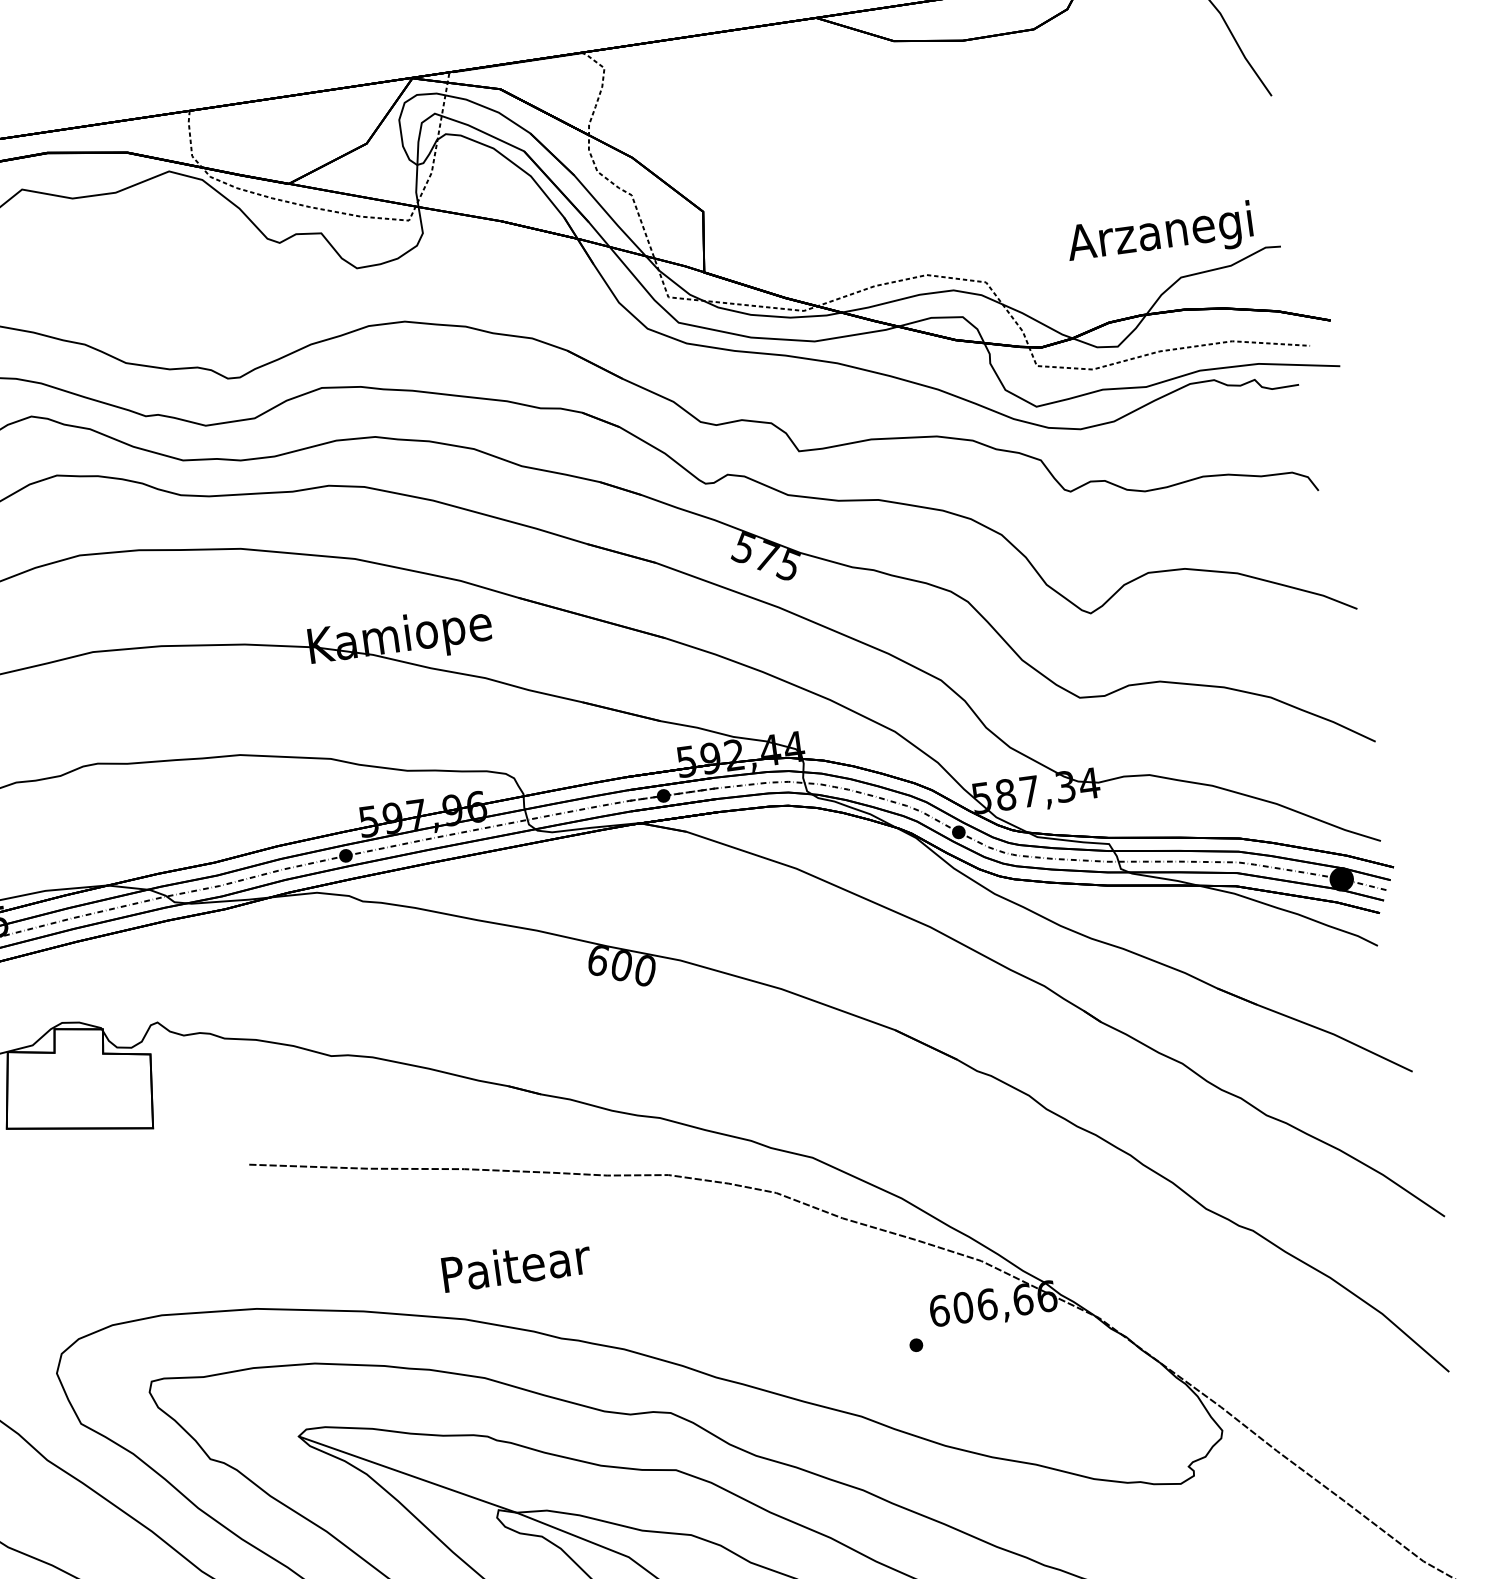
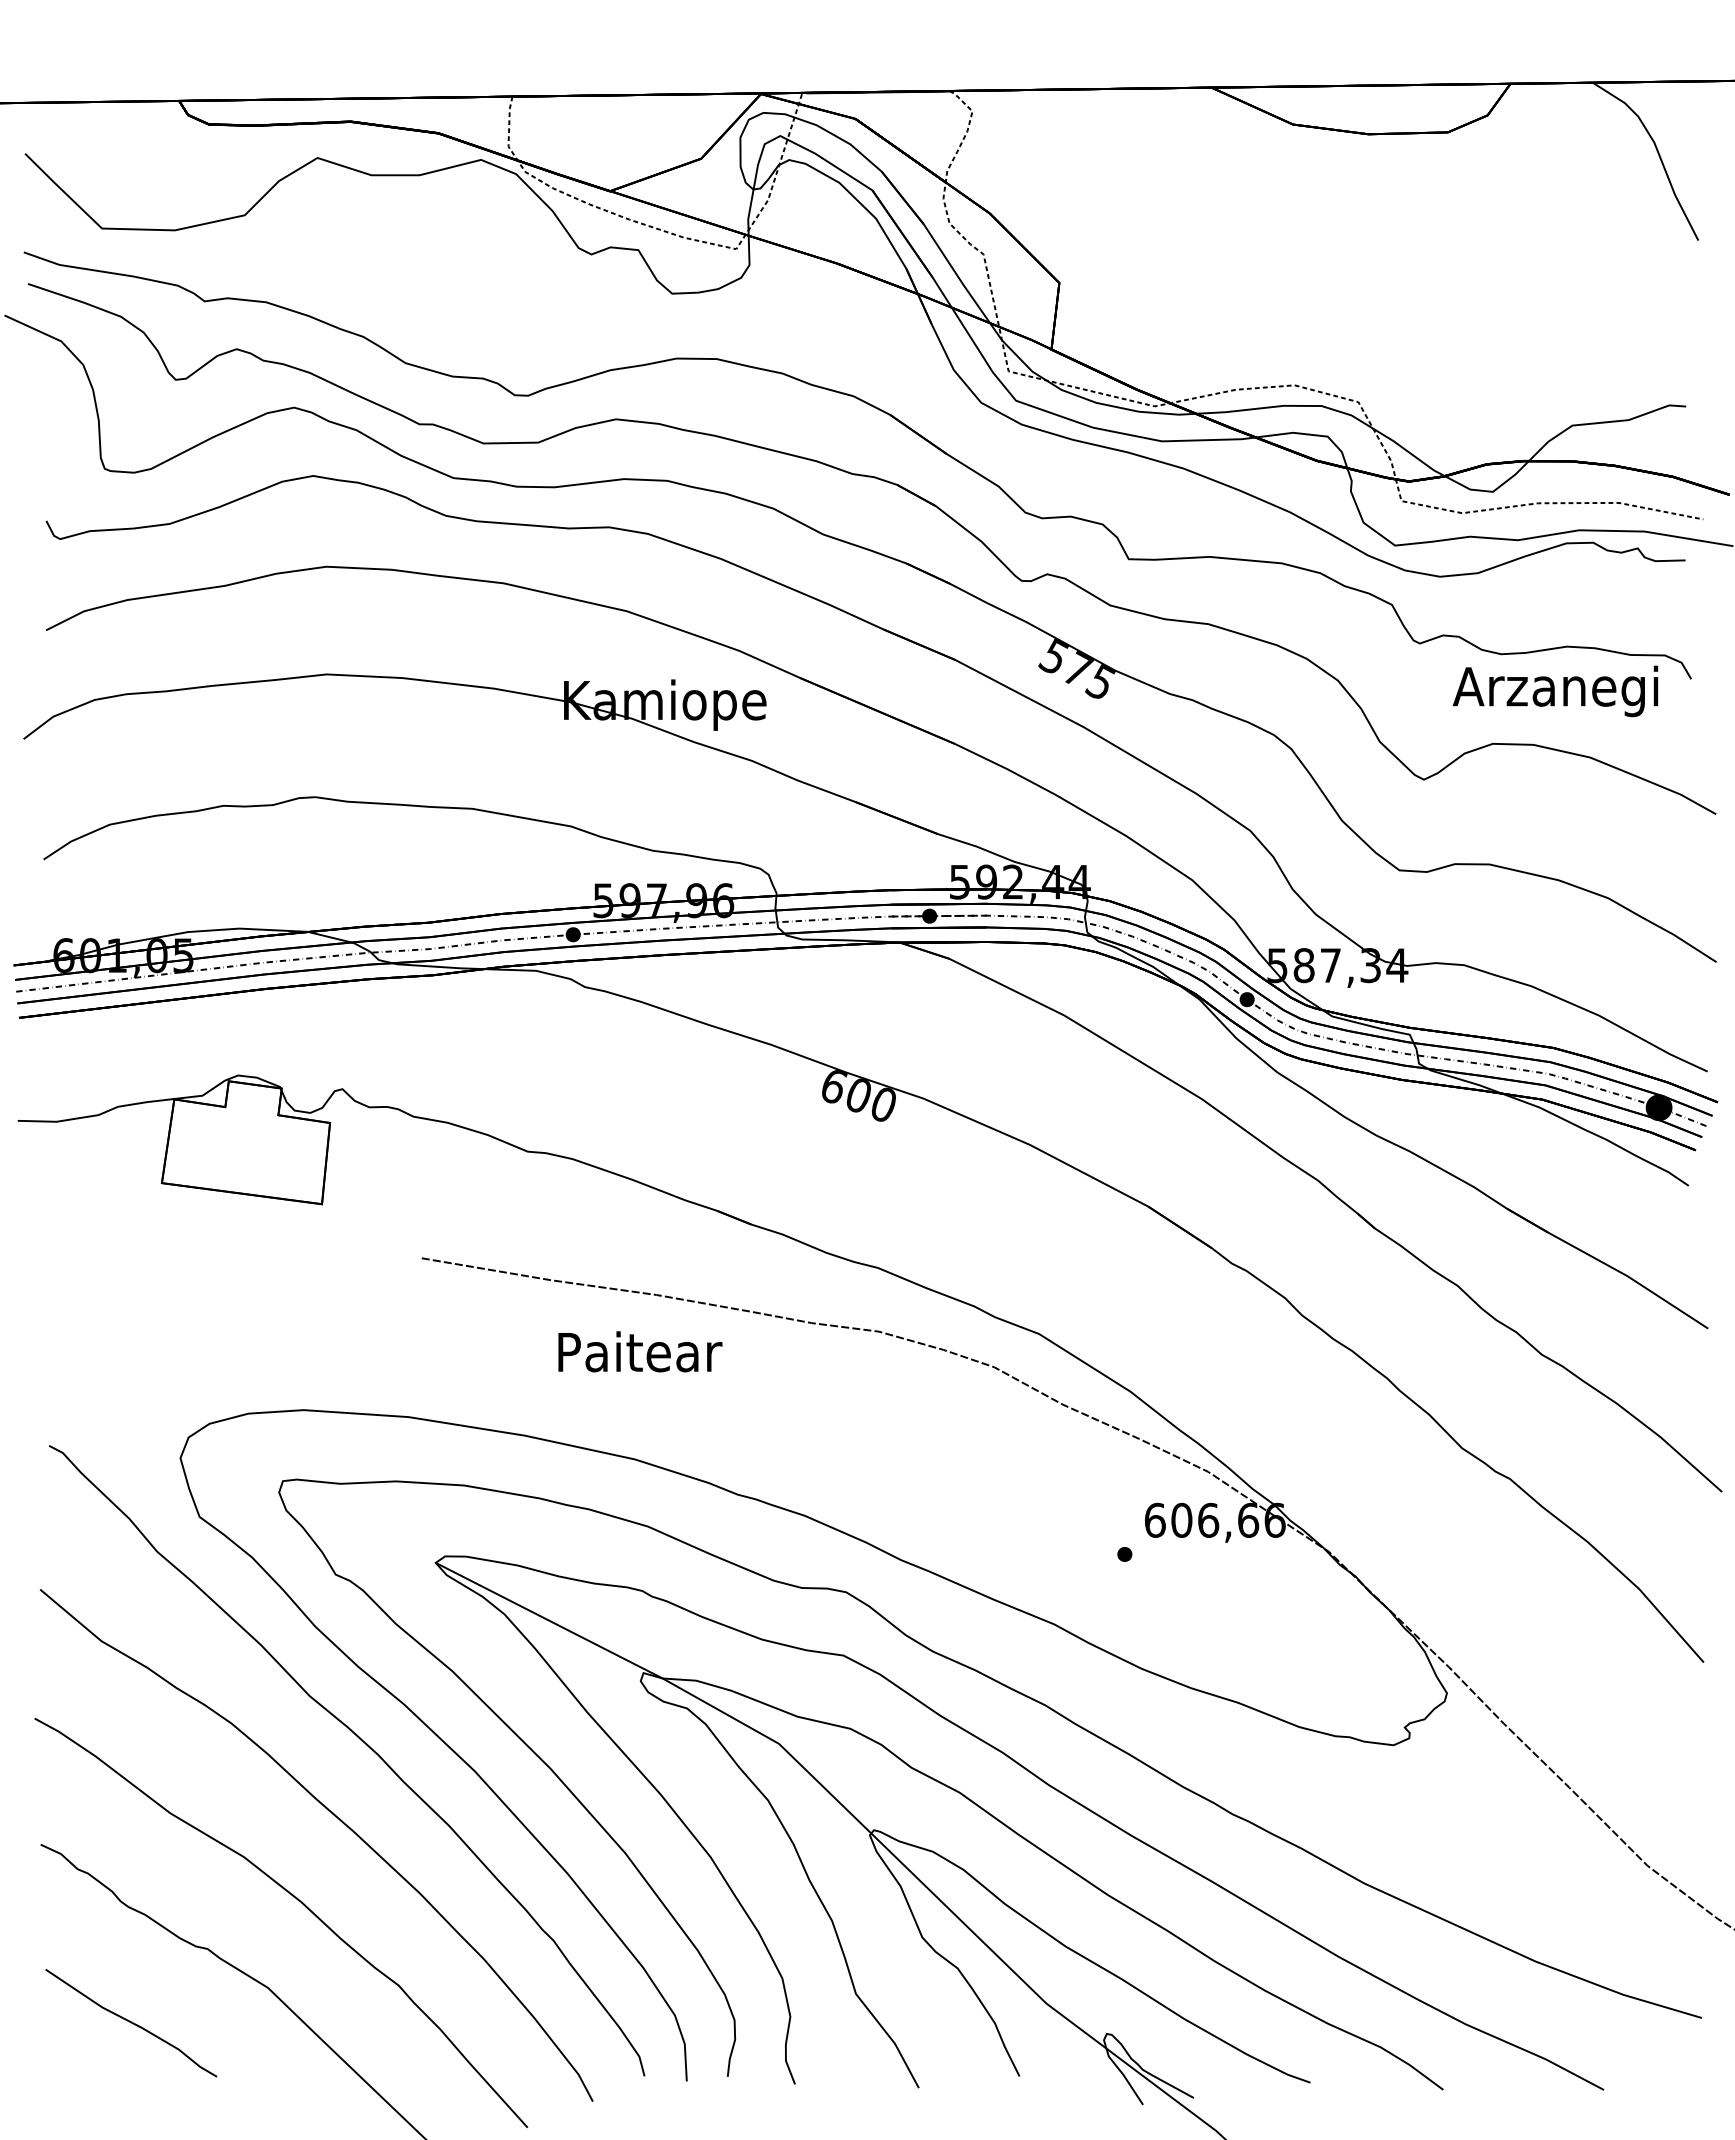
text: (1159, 235) -> (1555, 691), moved
text: (516, 1264) -> (640, 1351), moved

